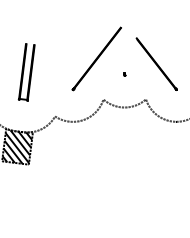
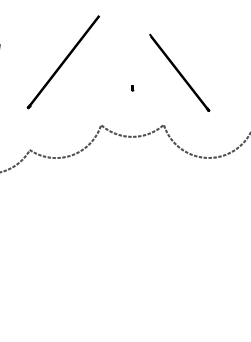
line: (96, 58) -> (62, 61), moved

